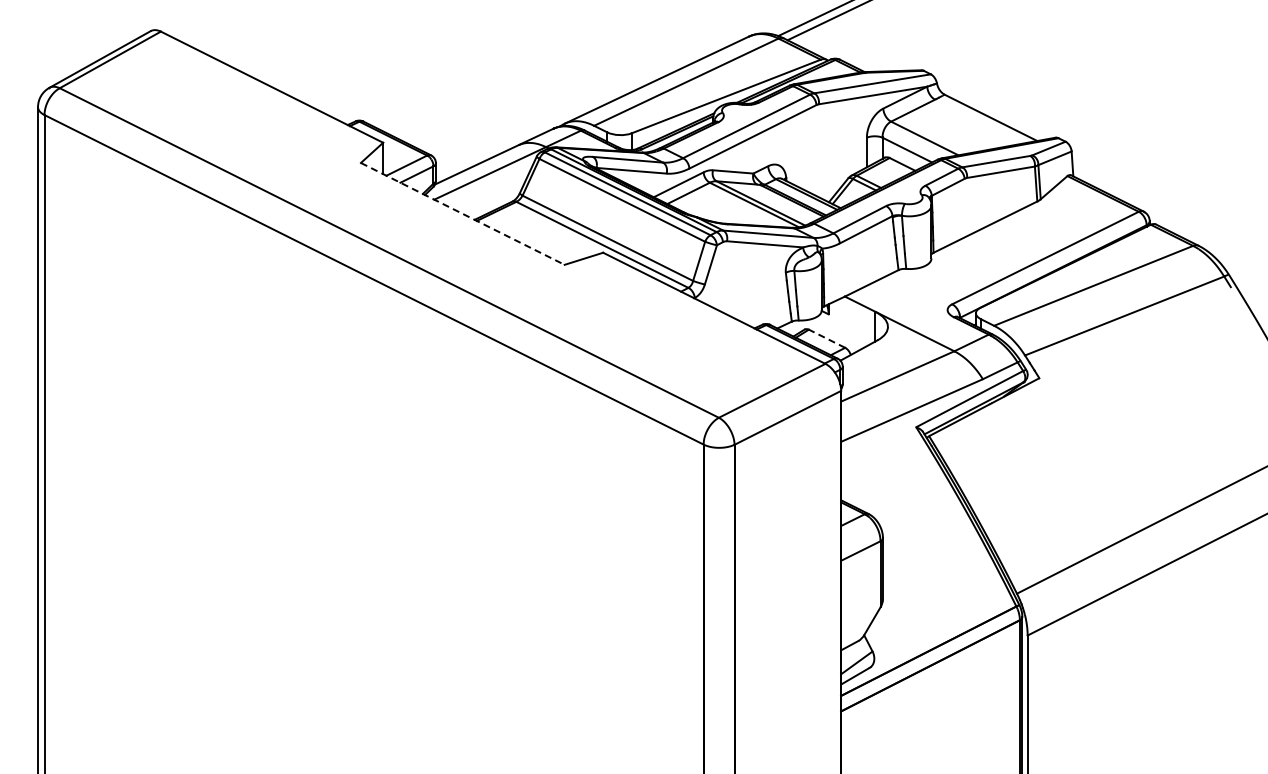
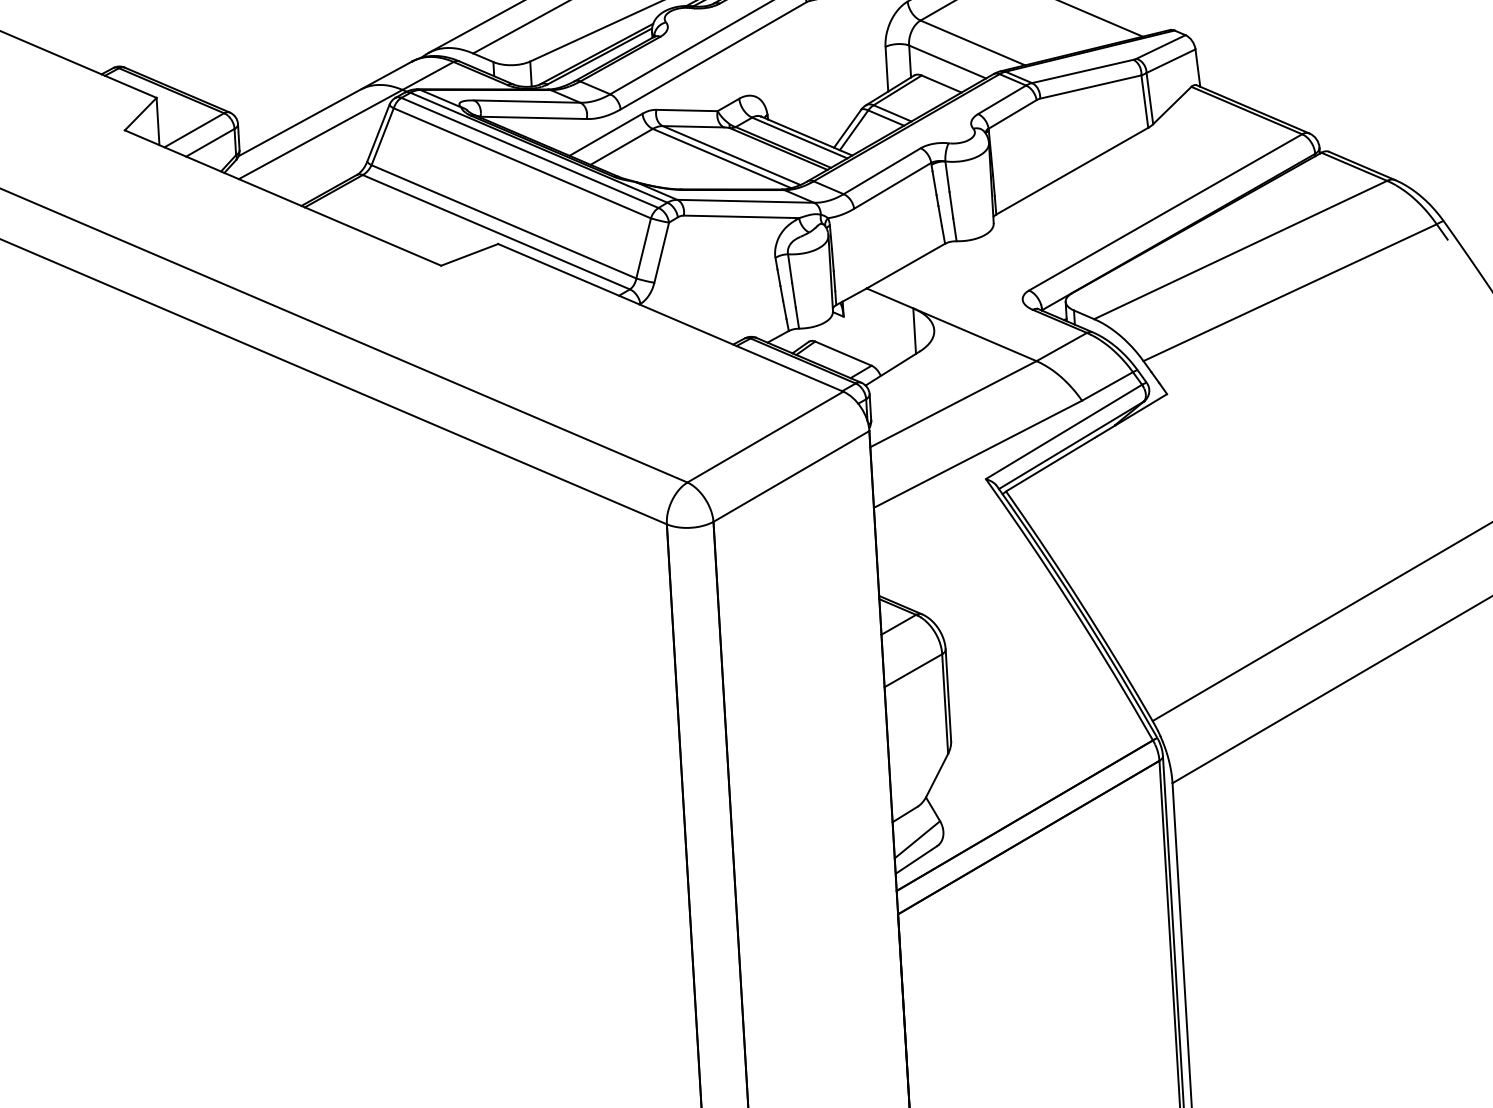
line: (462, 213) -> (282, 197), dashed -> solid
line: (826, 338) -> (842, 353), dashed -> solid

